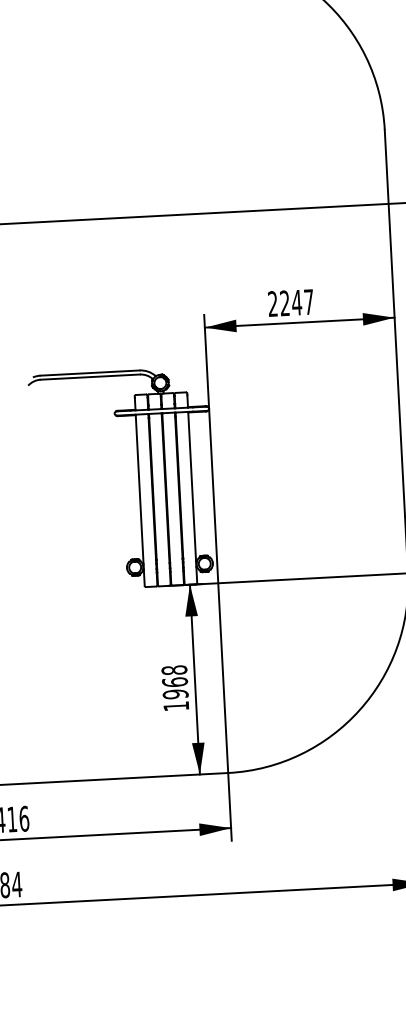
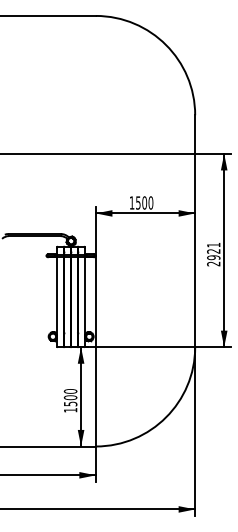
text: (290, 302) -> (141, 202), 2247 -> 1500
text: (174, 681) -> (70, 397), 1968 -> 1500

